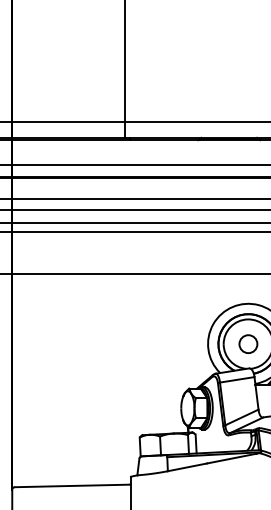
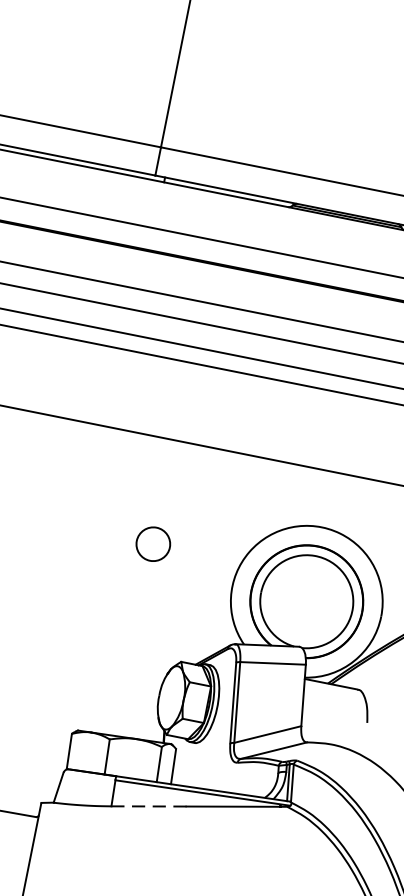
circle: (248, 343) -> (153, 543), moved
line: (187, 467) -> (148, 806), solid -> dashed

